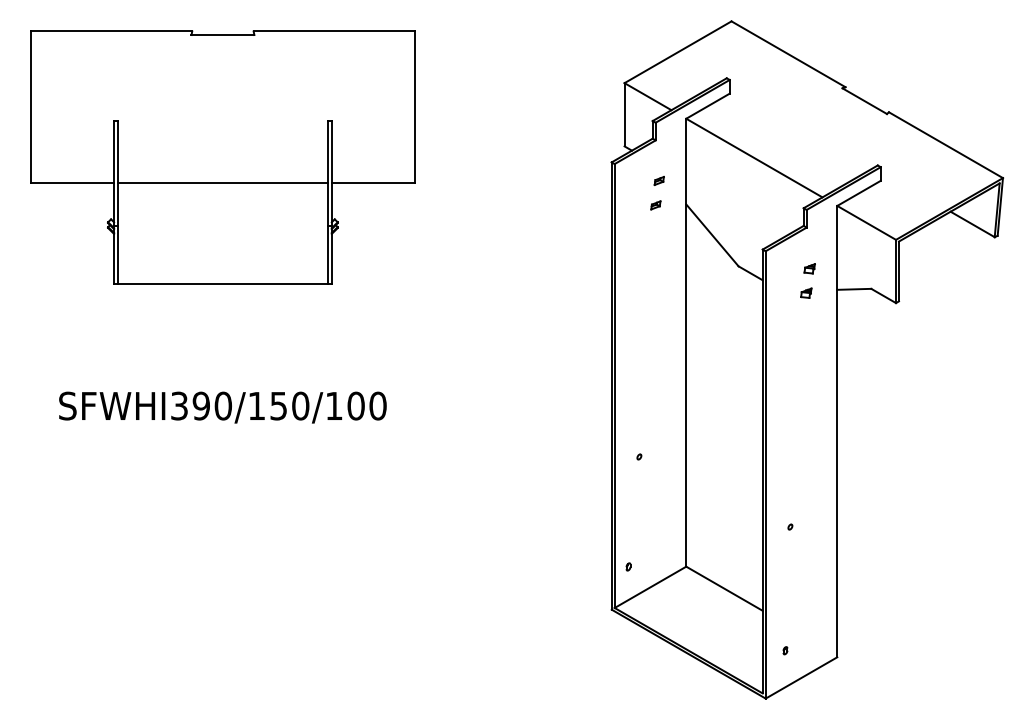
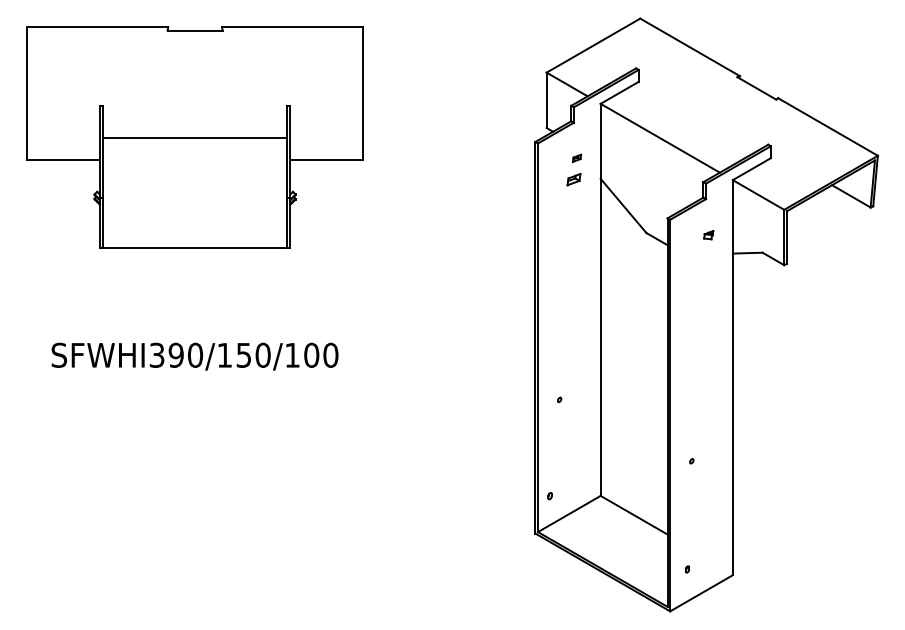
line: (222, 182) -> (194, 137), moved
part: (655, 205) -> (573, 179), size x1.6
part: (806, 292) -> (705, 255), removed

